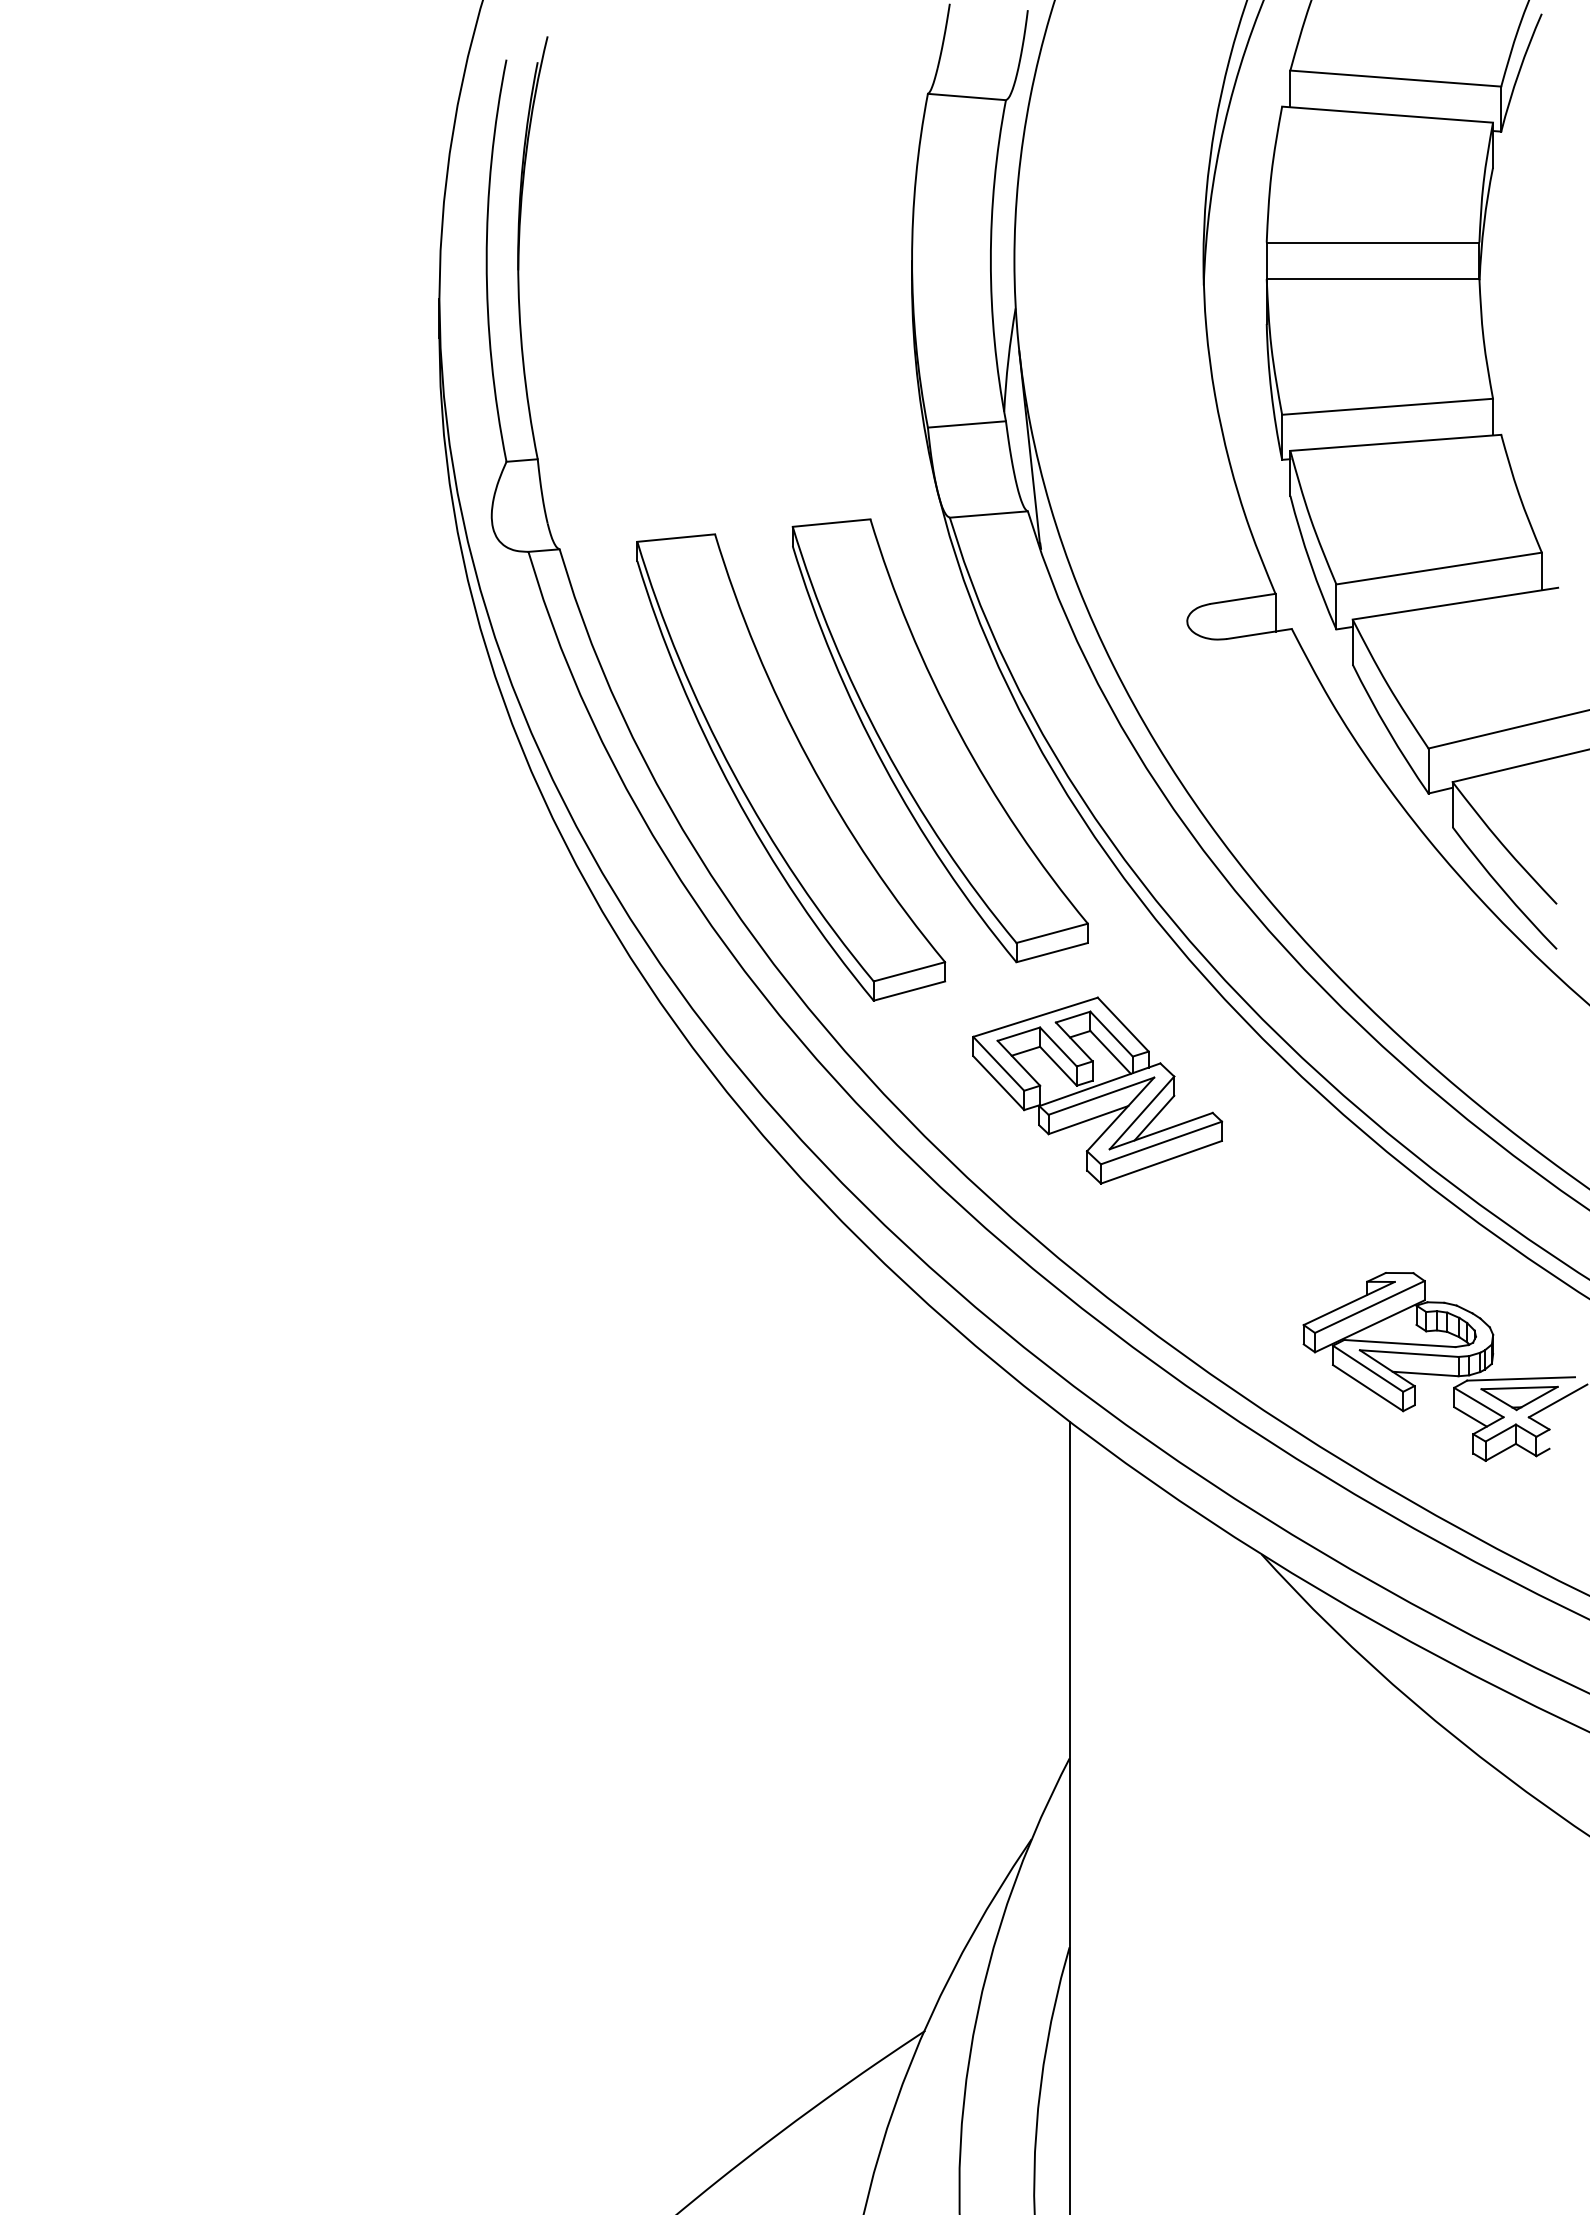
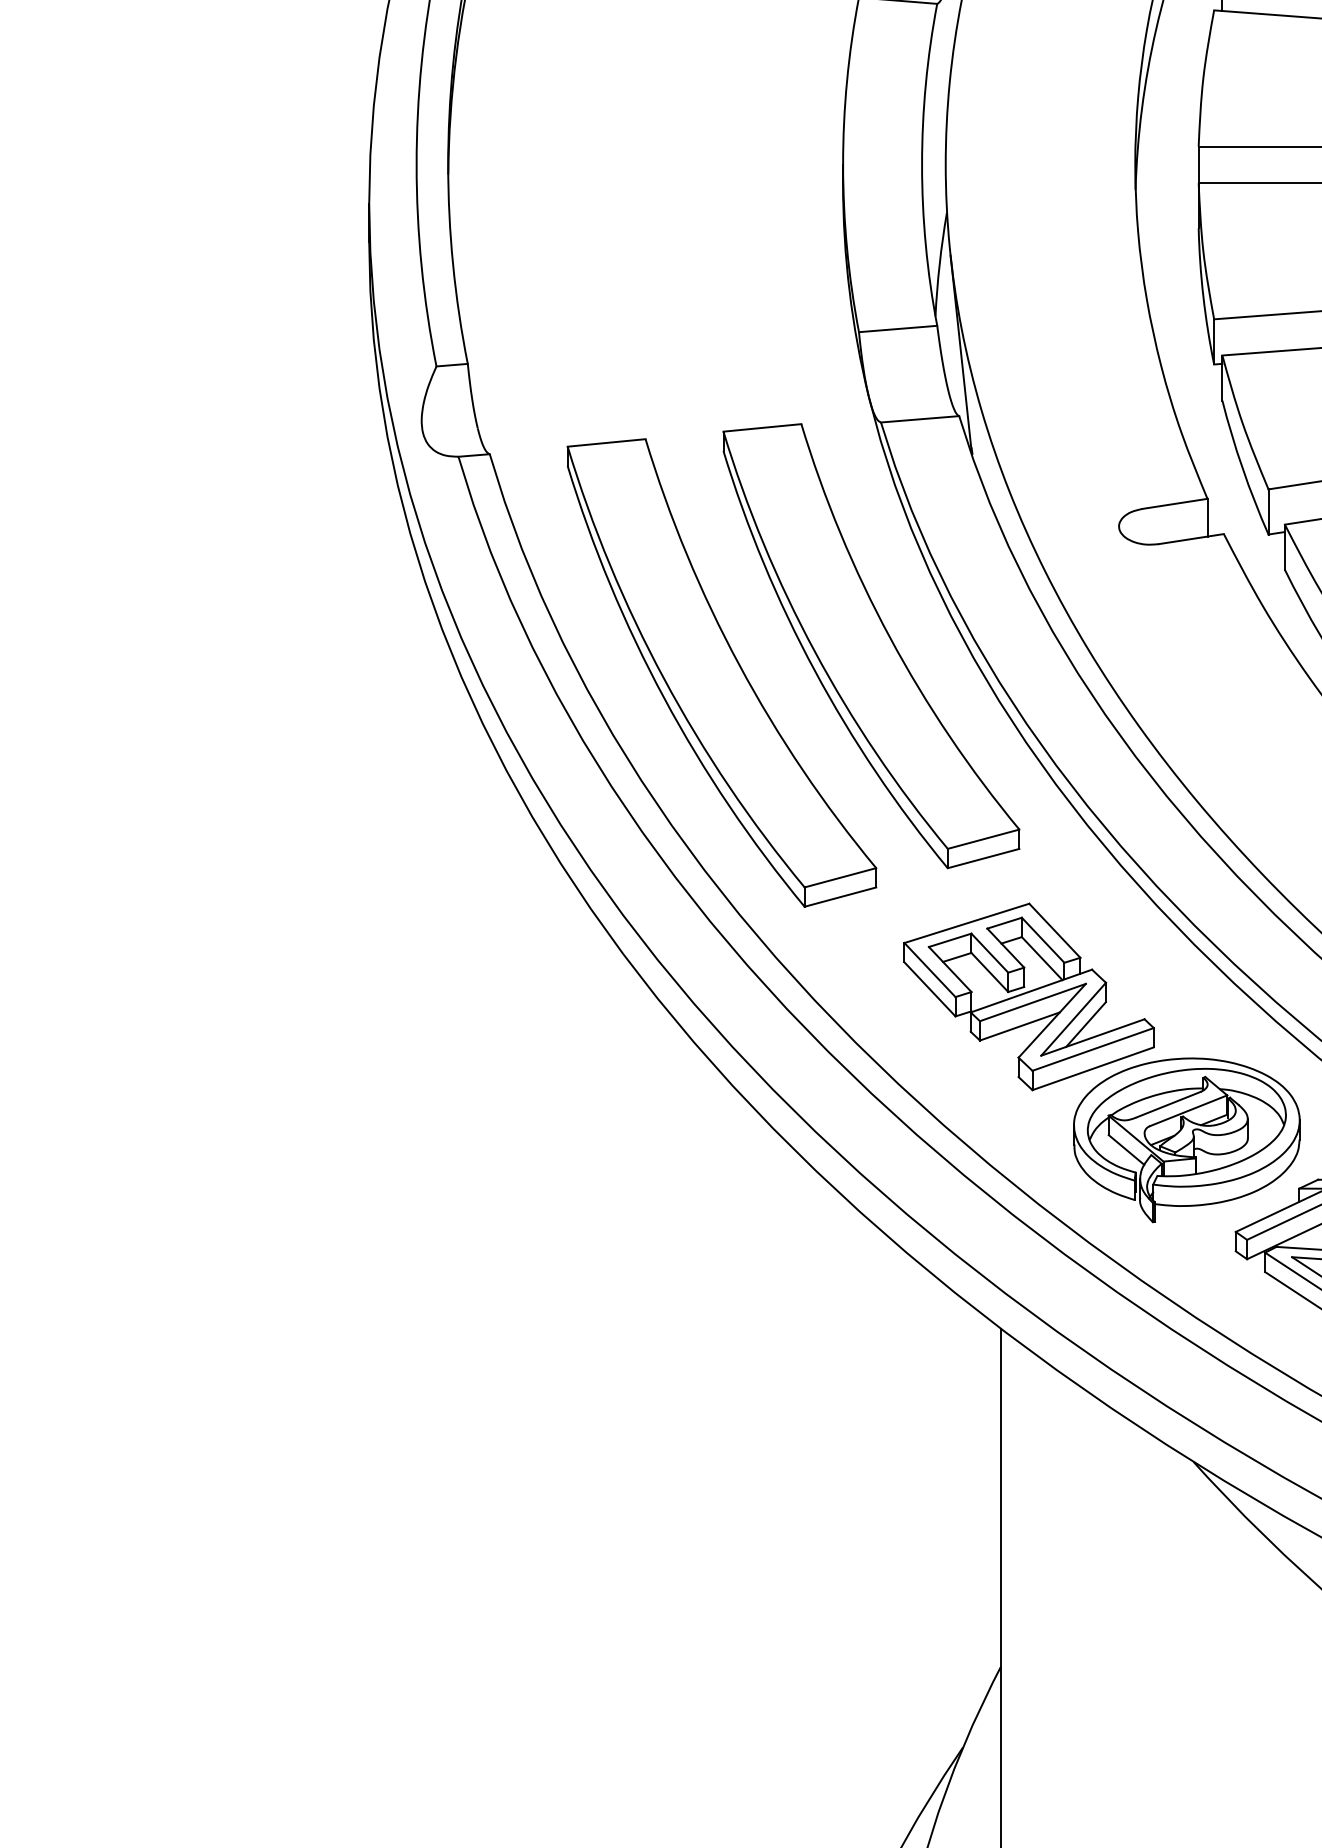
part: (1254, 1233) -> (1186, 1140), added

